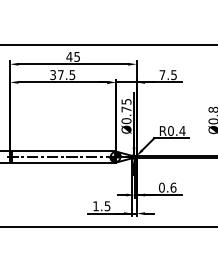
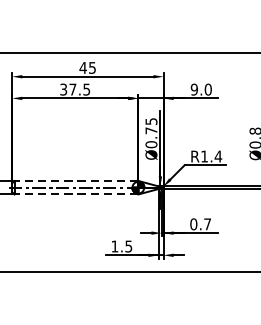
text: (168, 75) -> (201, 90), 7.5 -> 9.0
text: (170, 130) -> (204, 155), R0.4 -> R1.4
line: (63, 151) -> (76, 181), solid -> dashed
line: (63, 162) -> (76, 194), solid -> dashed
text: (173, 187) -> (207, 224), 0.6 -> 0.7

